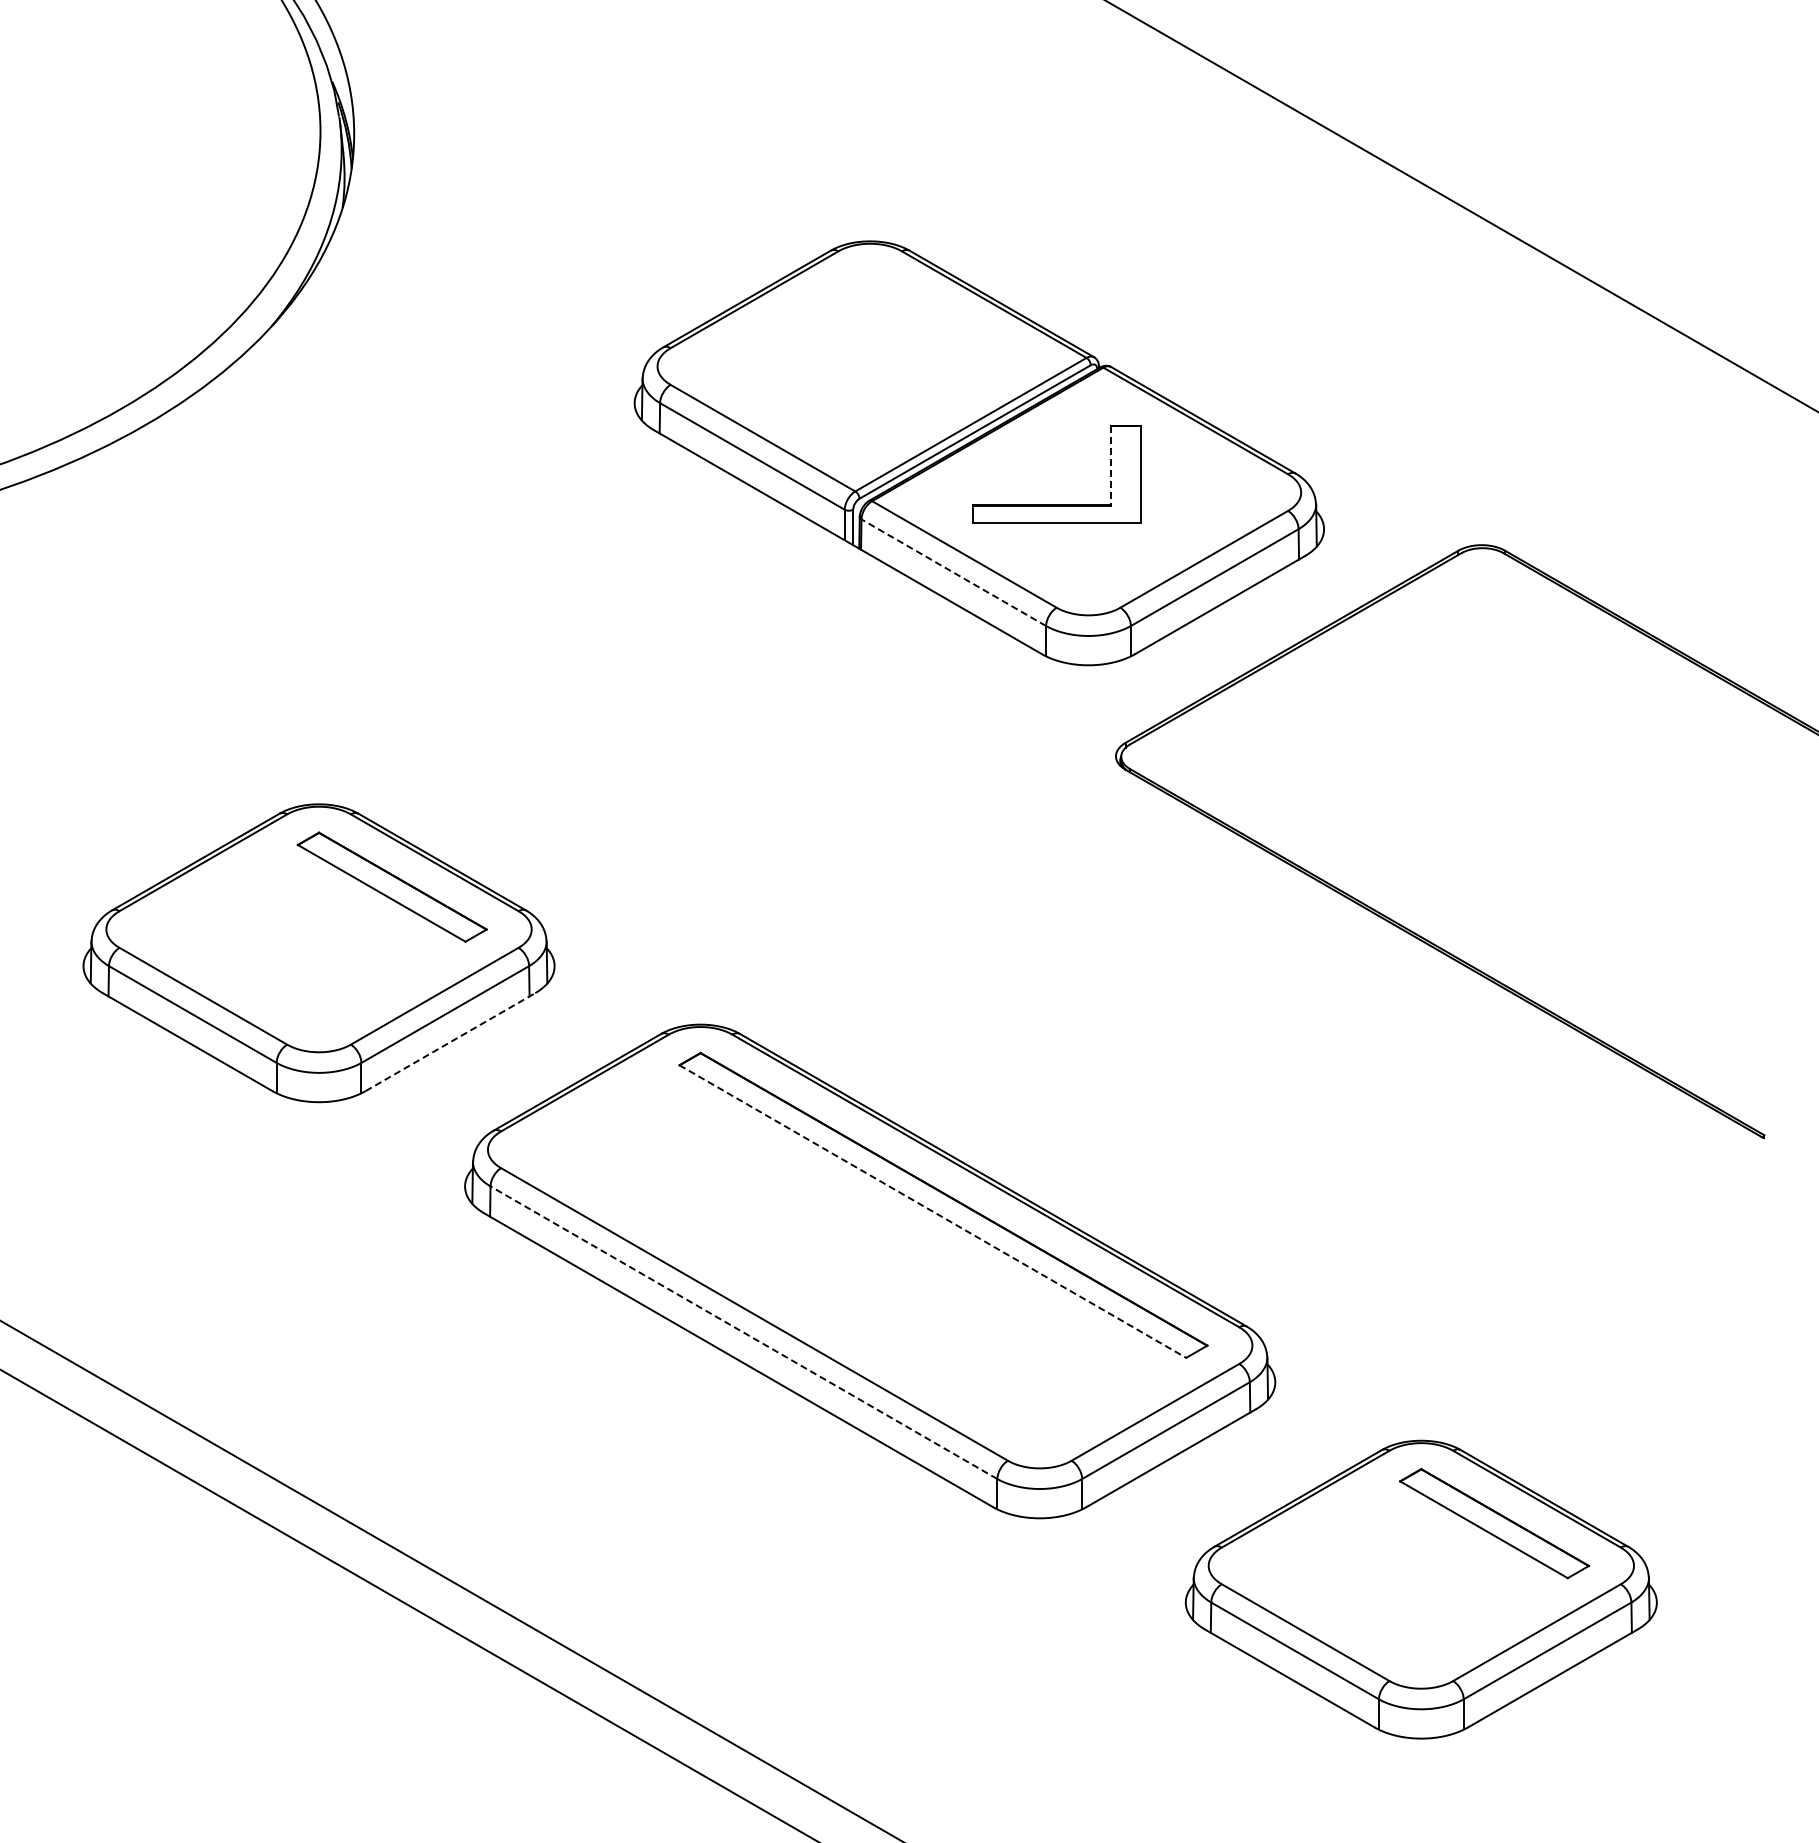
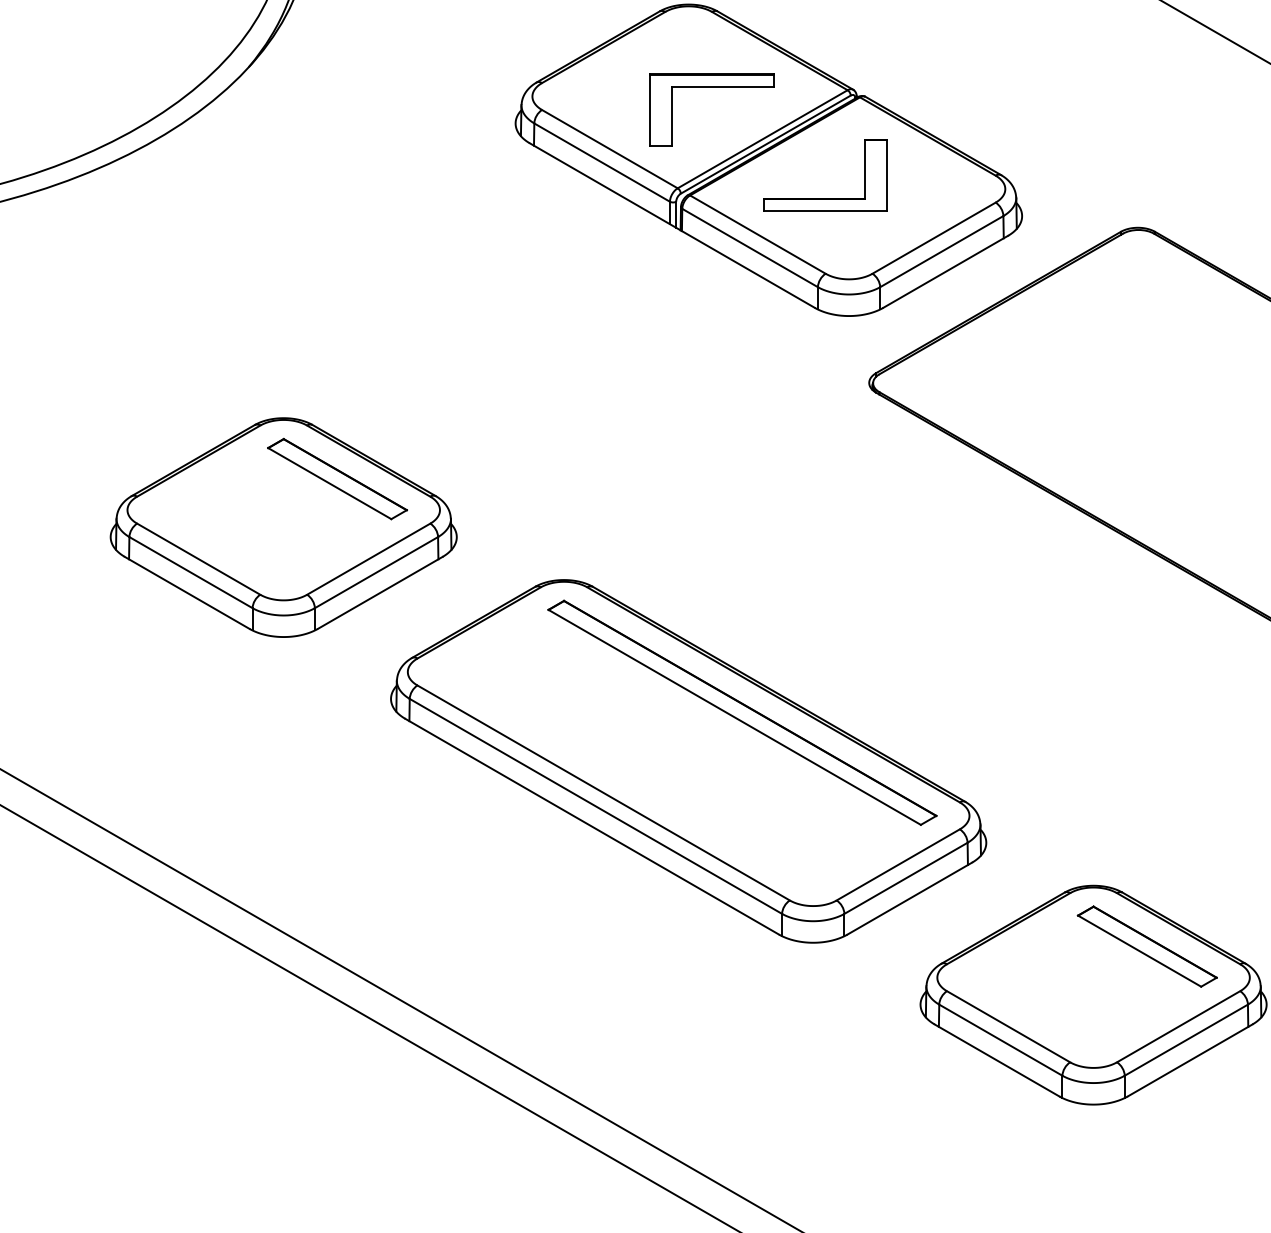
part: (901, 354) -> (711, 87), added
line: (1110, 465) -> (865, 169), dashed -> solid
line: (953, 572) -> (749, 247), dashed -> solid
line: (450, 1042) -> (380, 593), dashed -> solid
line: (932, 1211) -> (734, 717), dashed -> solid
line: (743, 1332) -> (595, 806), dashed -> solid

